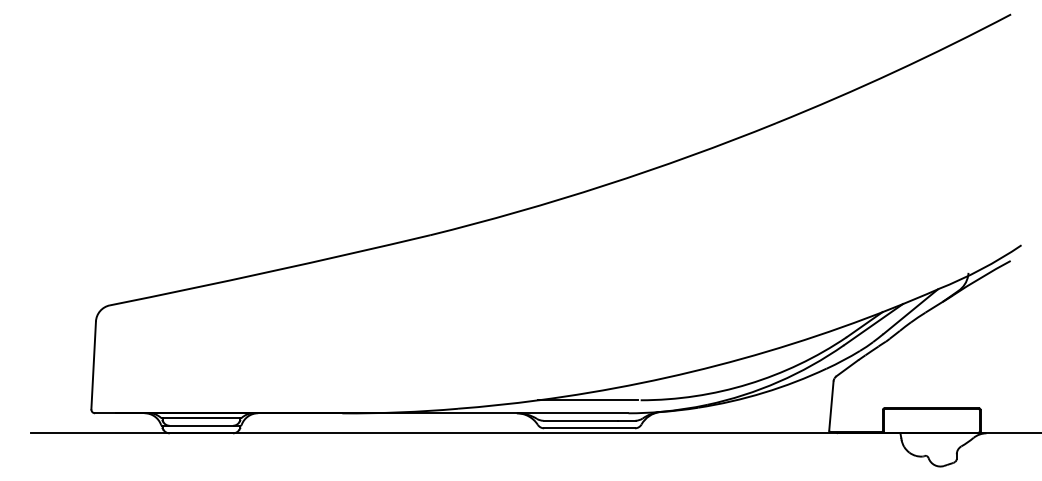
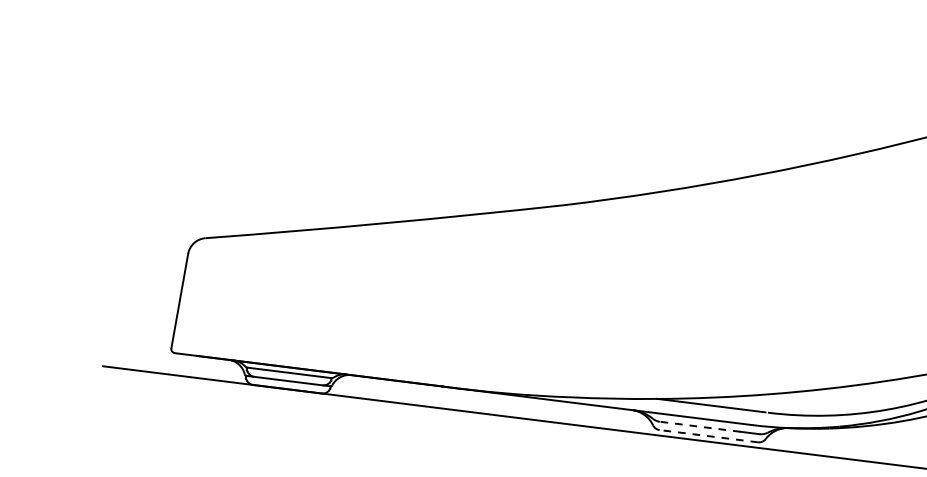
line: (580, 420) -> (700, 426), solid -> dashed
line: (589, 428) -> (708, 436), solid -> dashed

